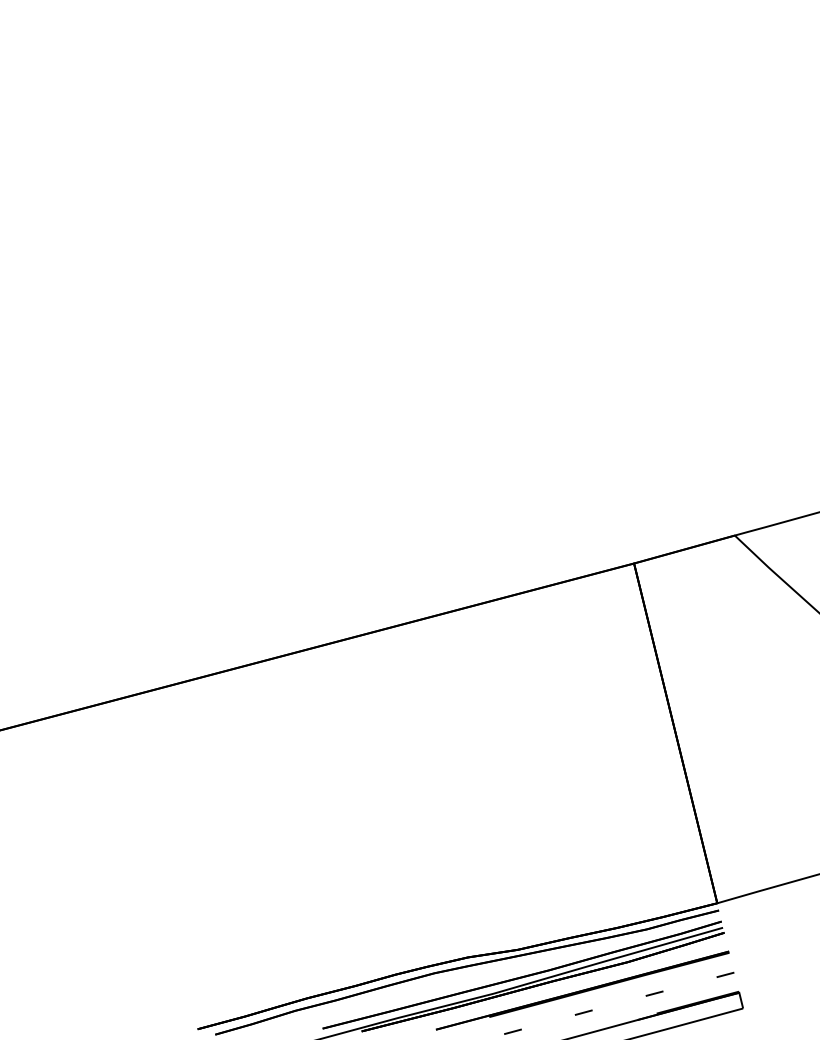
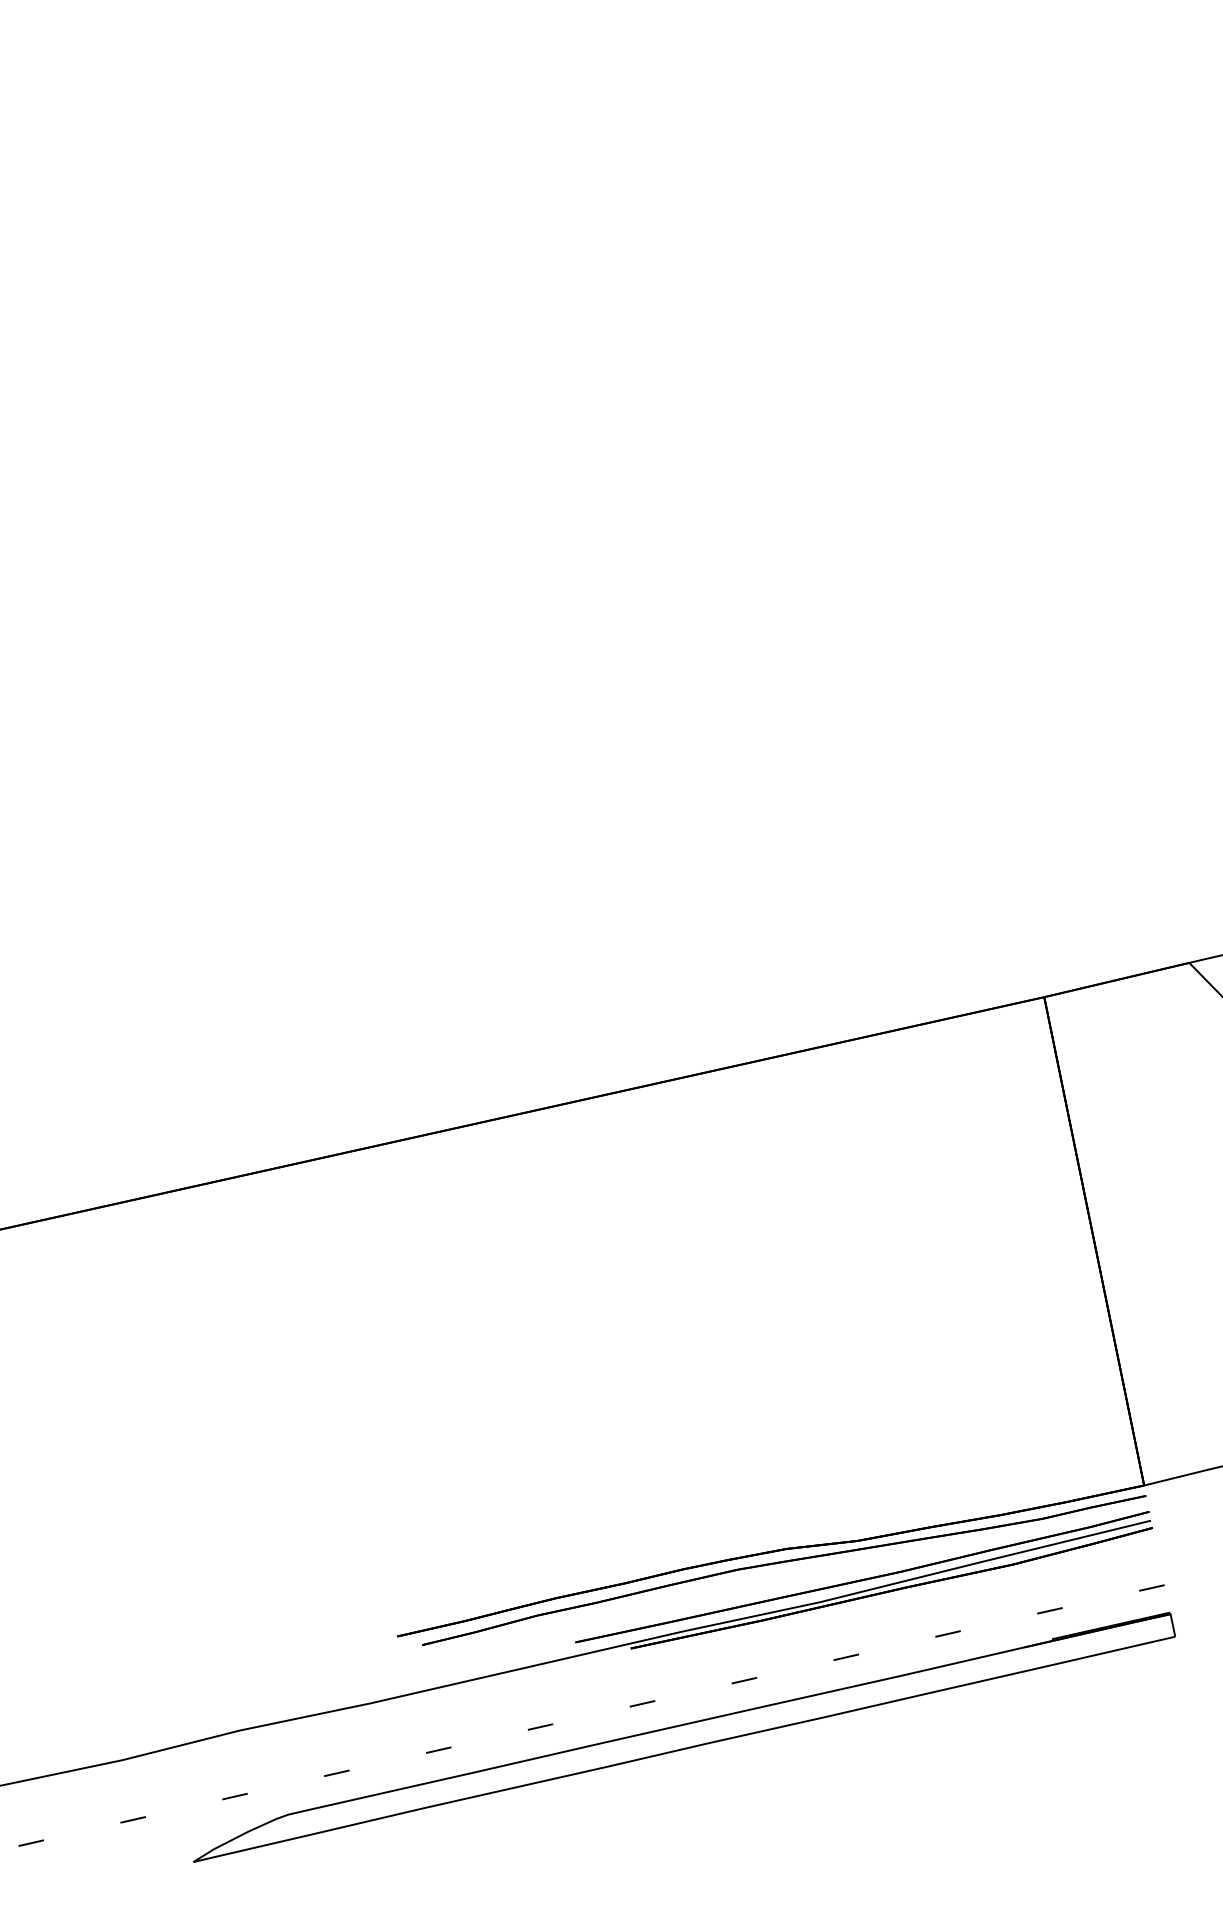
part: (582, 990) -> (947, 1602), removed

